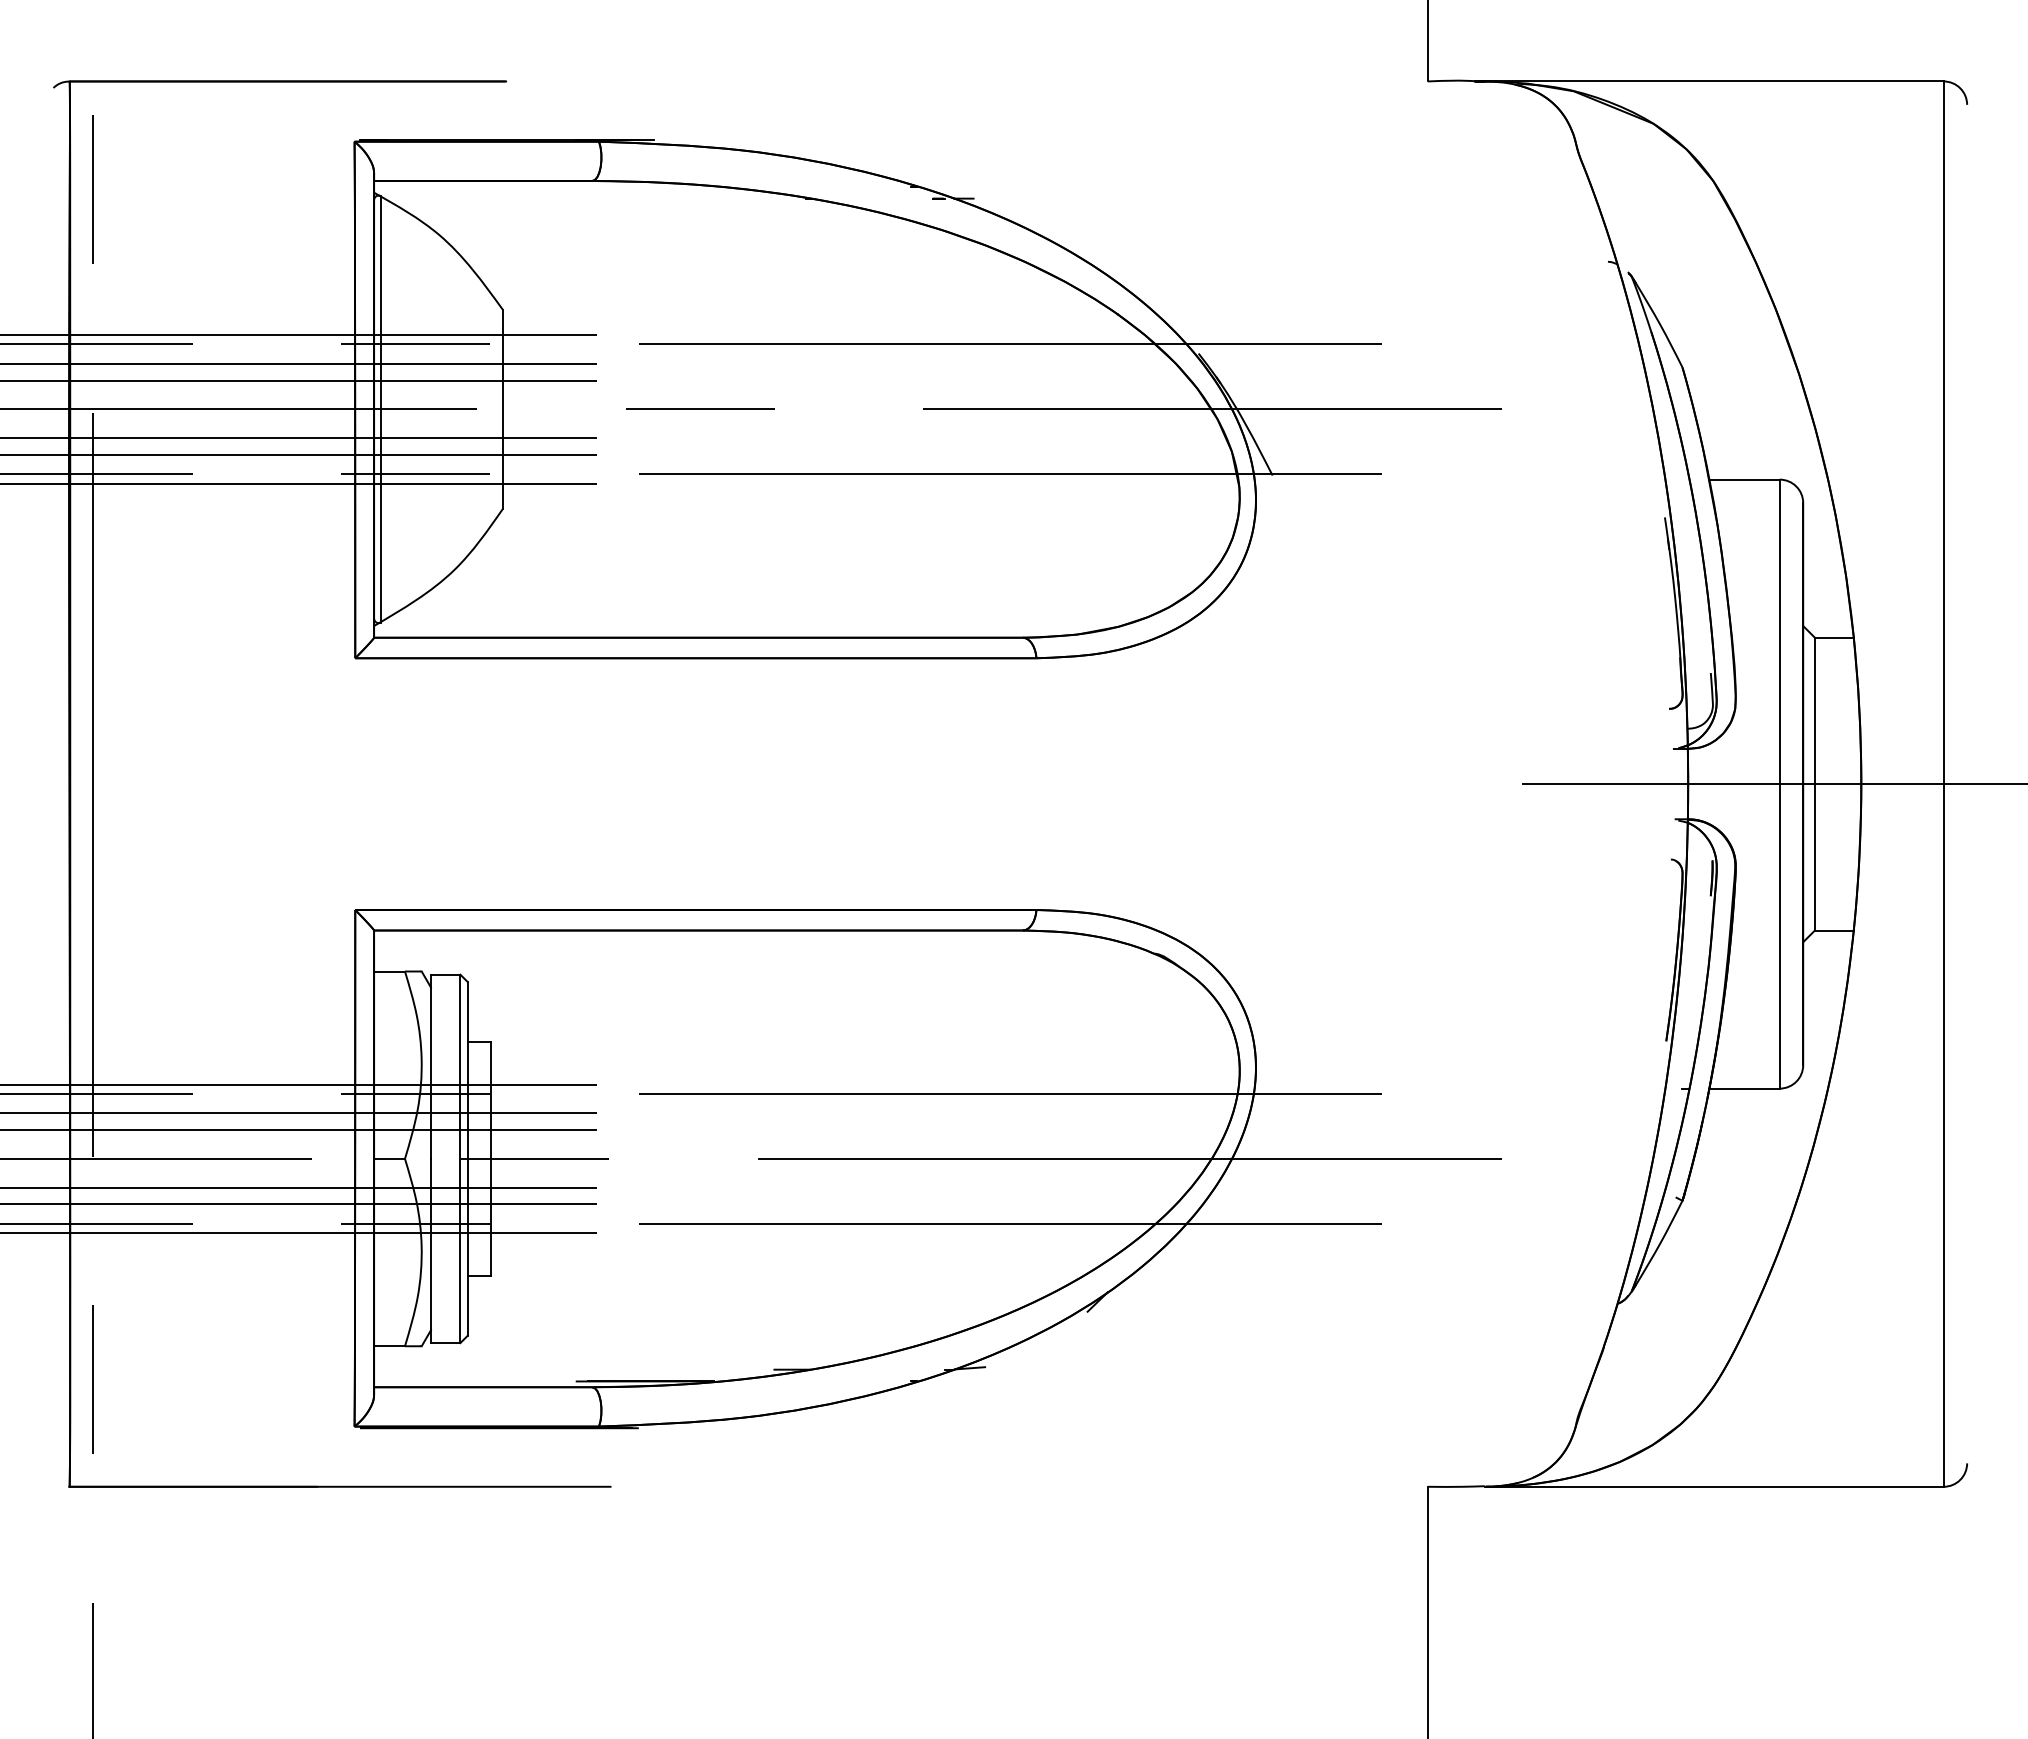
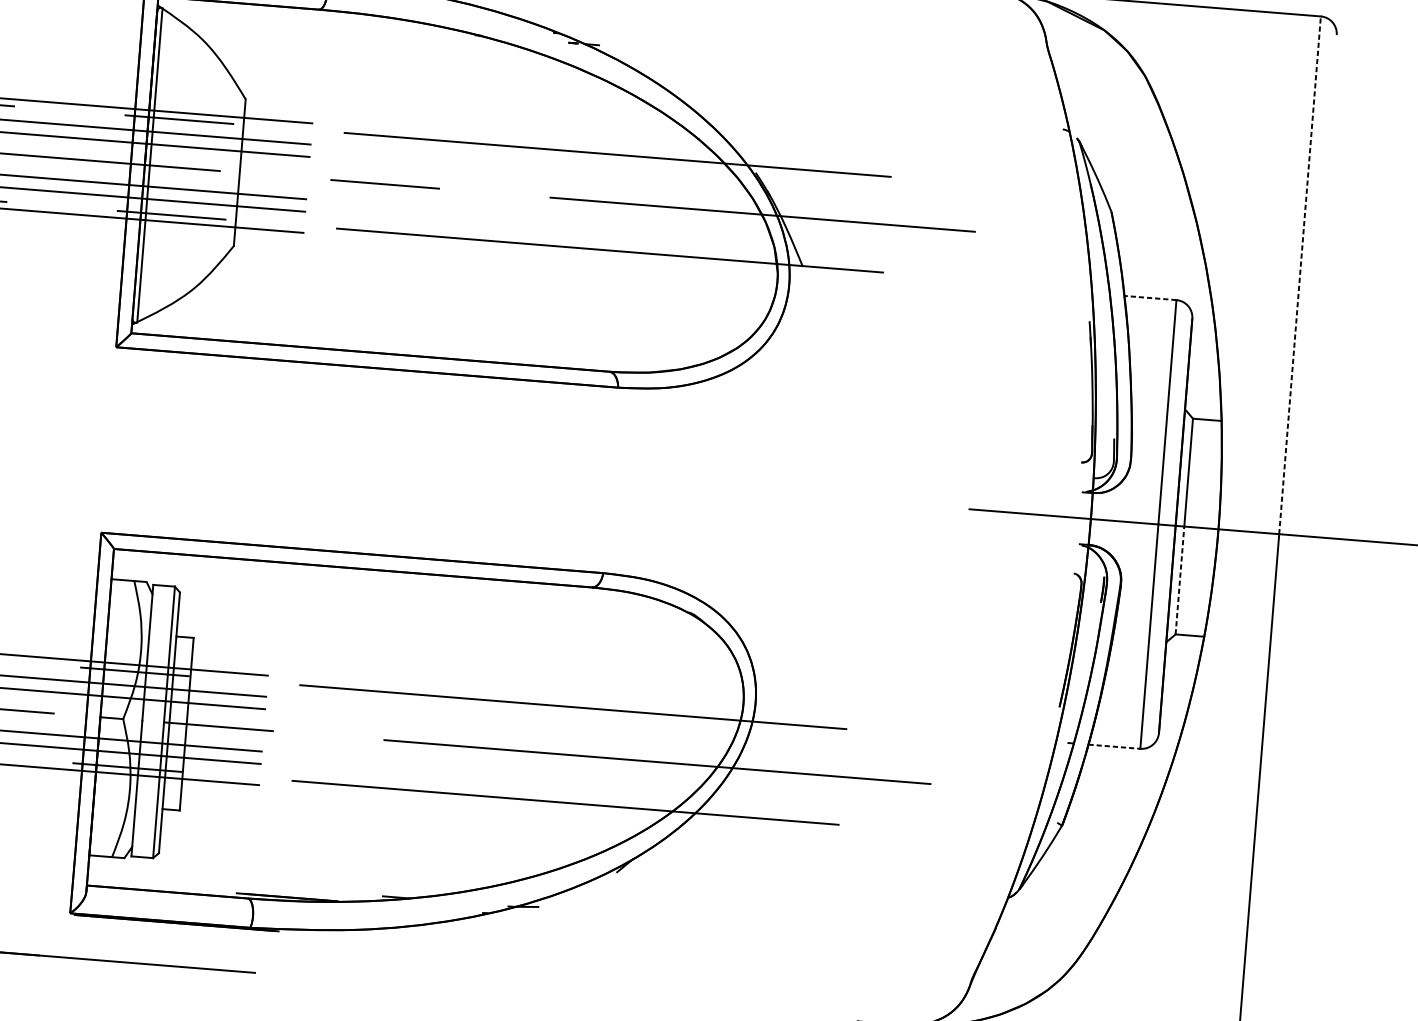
line: (1943, 432) -> (1299, 275), solid -> dashed
line: (1743, 479) -> (1149, 297), solid -> dashed
line: (1814, 856) -> (1179, 579), solid -> dashed
line: (1745, 1088) -> (1115, 746), solid -> dashed

